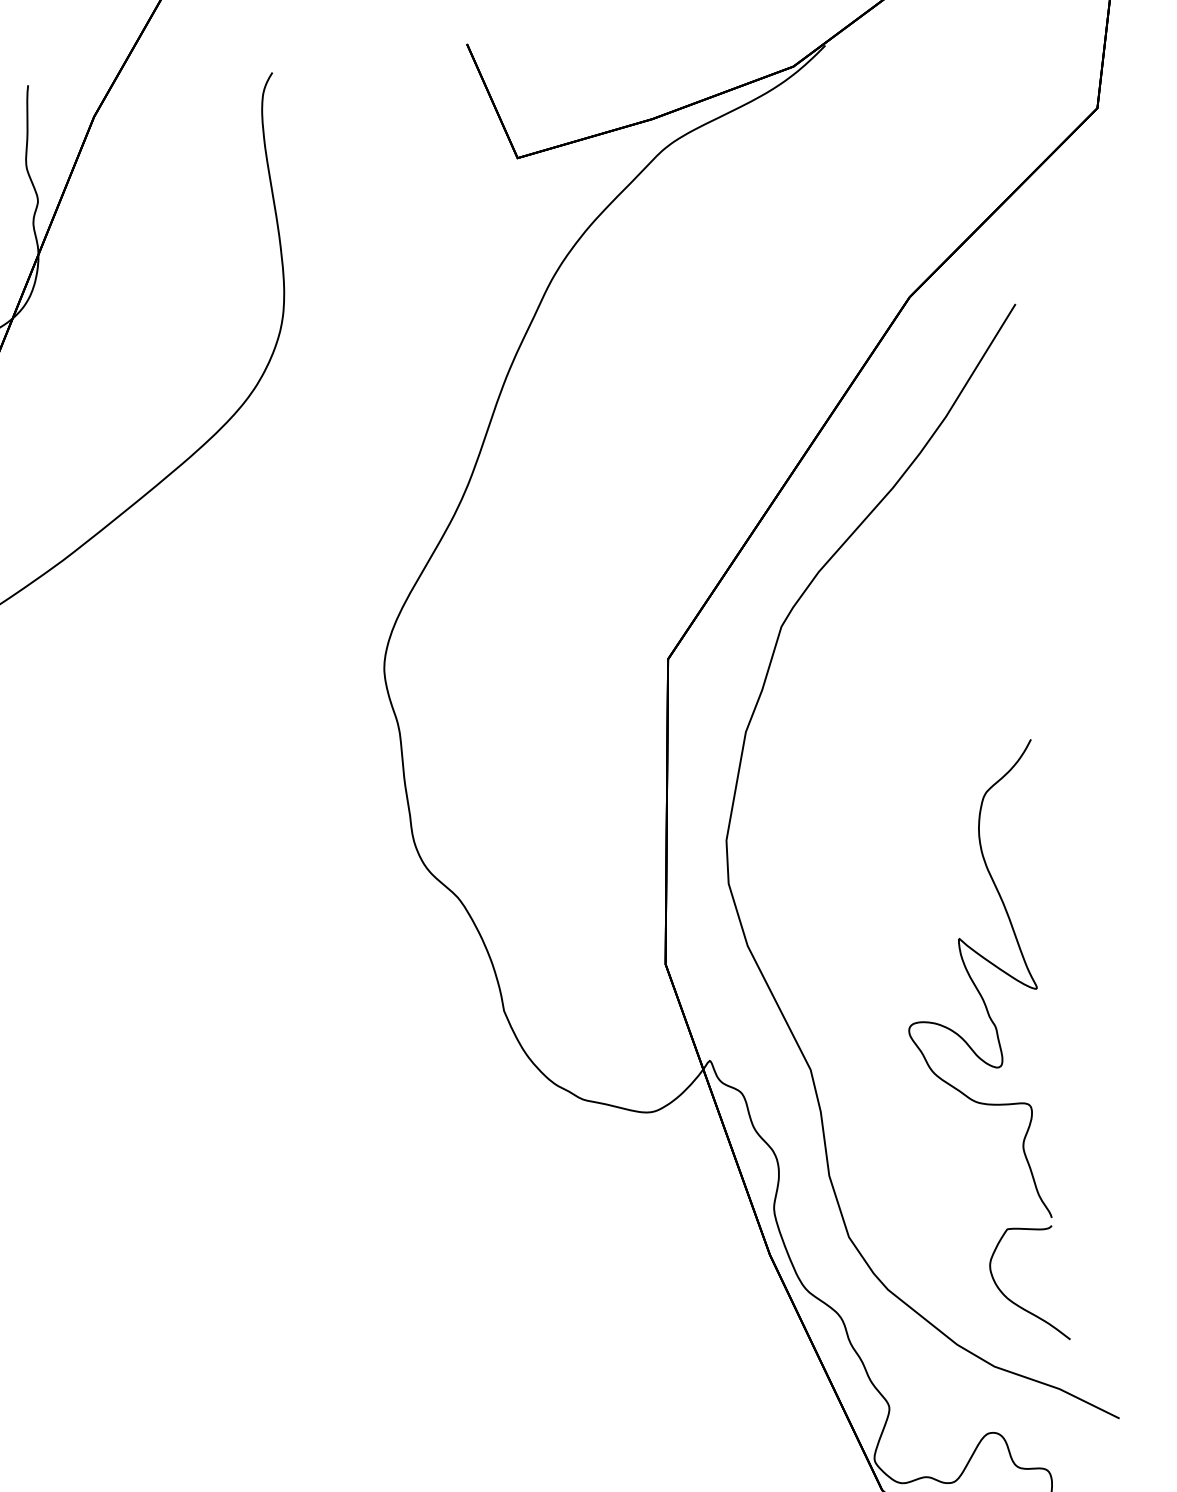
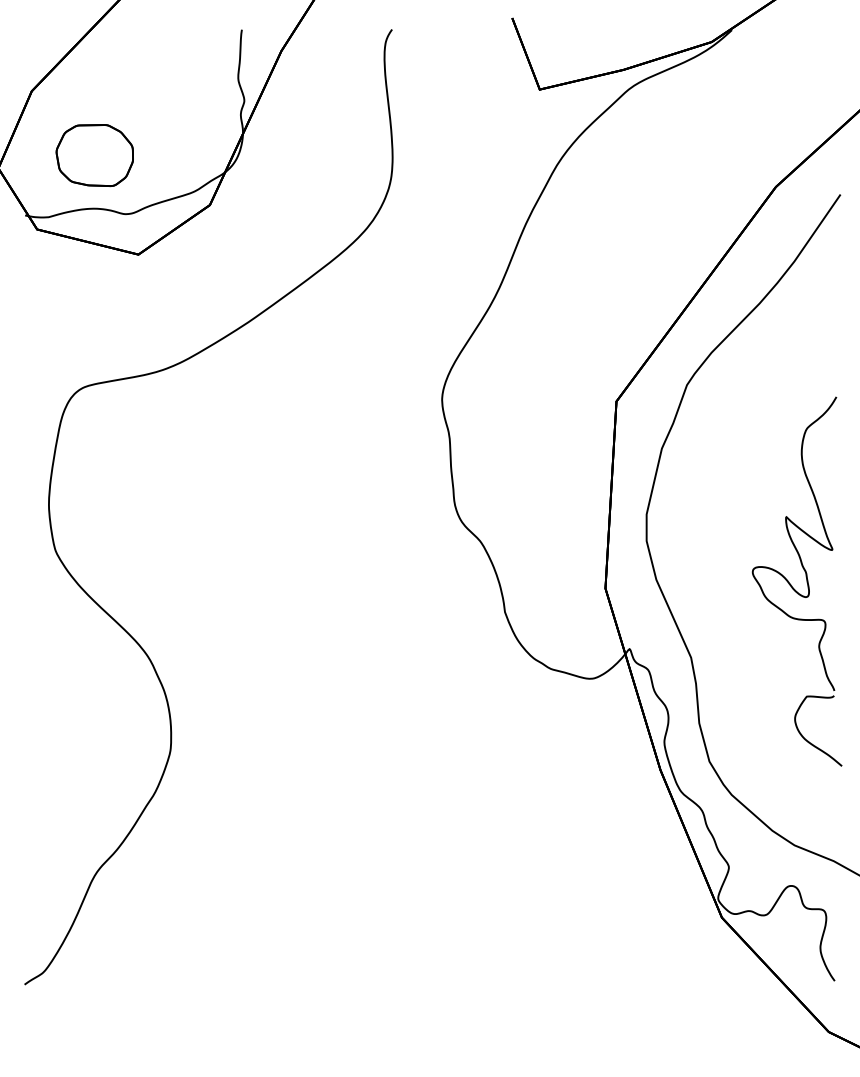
part: (981, 1042) -> (796, 581), moved

